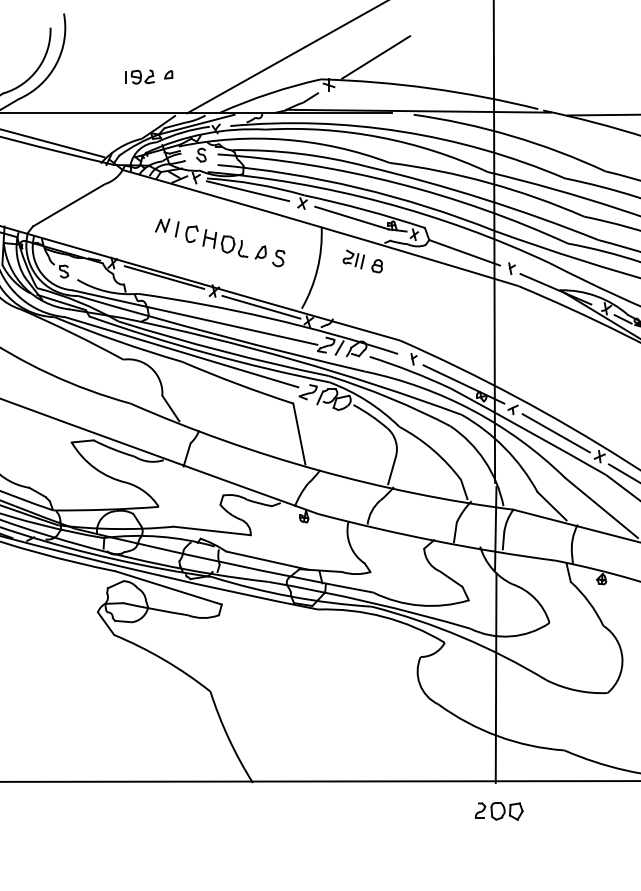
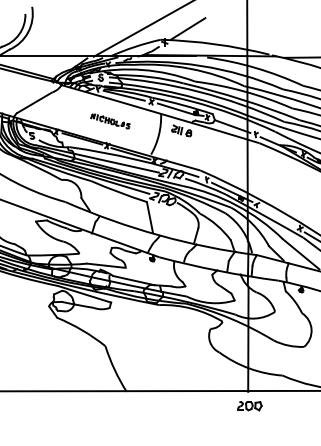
part: (148, 76) -> (74, 38), removed
part: (220, 242) -> (110, 121), size x0.6
line: (556, 432) -> (278, 216), removed

